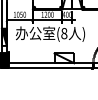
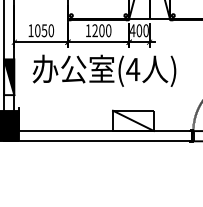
text: (63, 33) -> (131, 69), (8 -> (4

